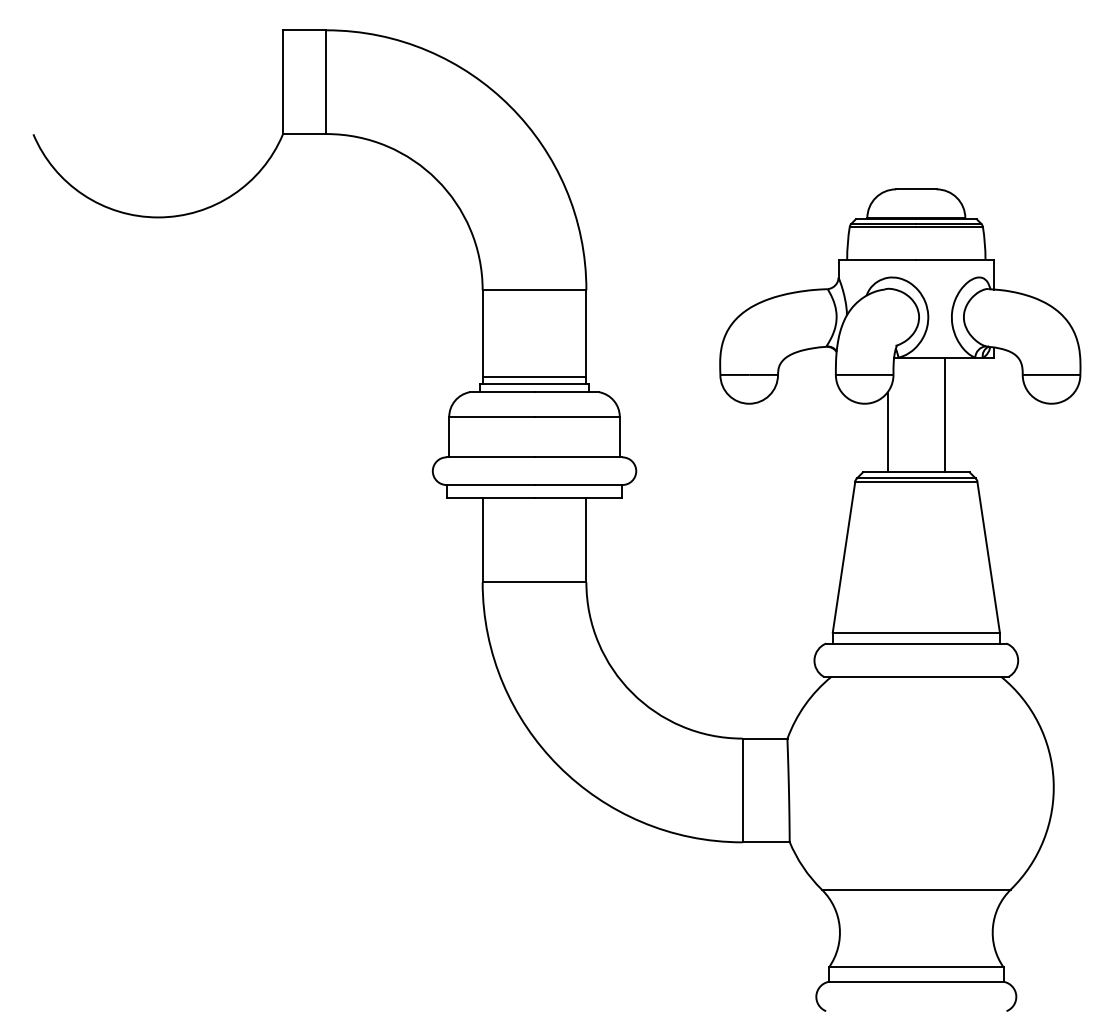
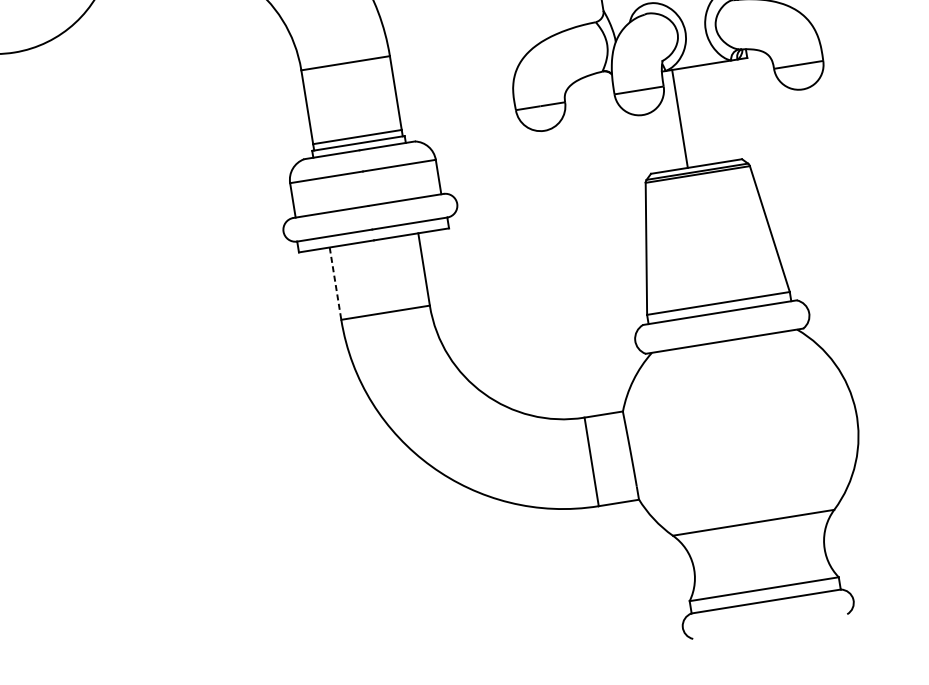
line: (945, 414) -> (680, 118), moved
line: (887, 432) -> (666, 136), removed
line: (482, 540) -> (335, 284), solid -> dashed

